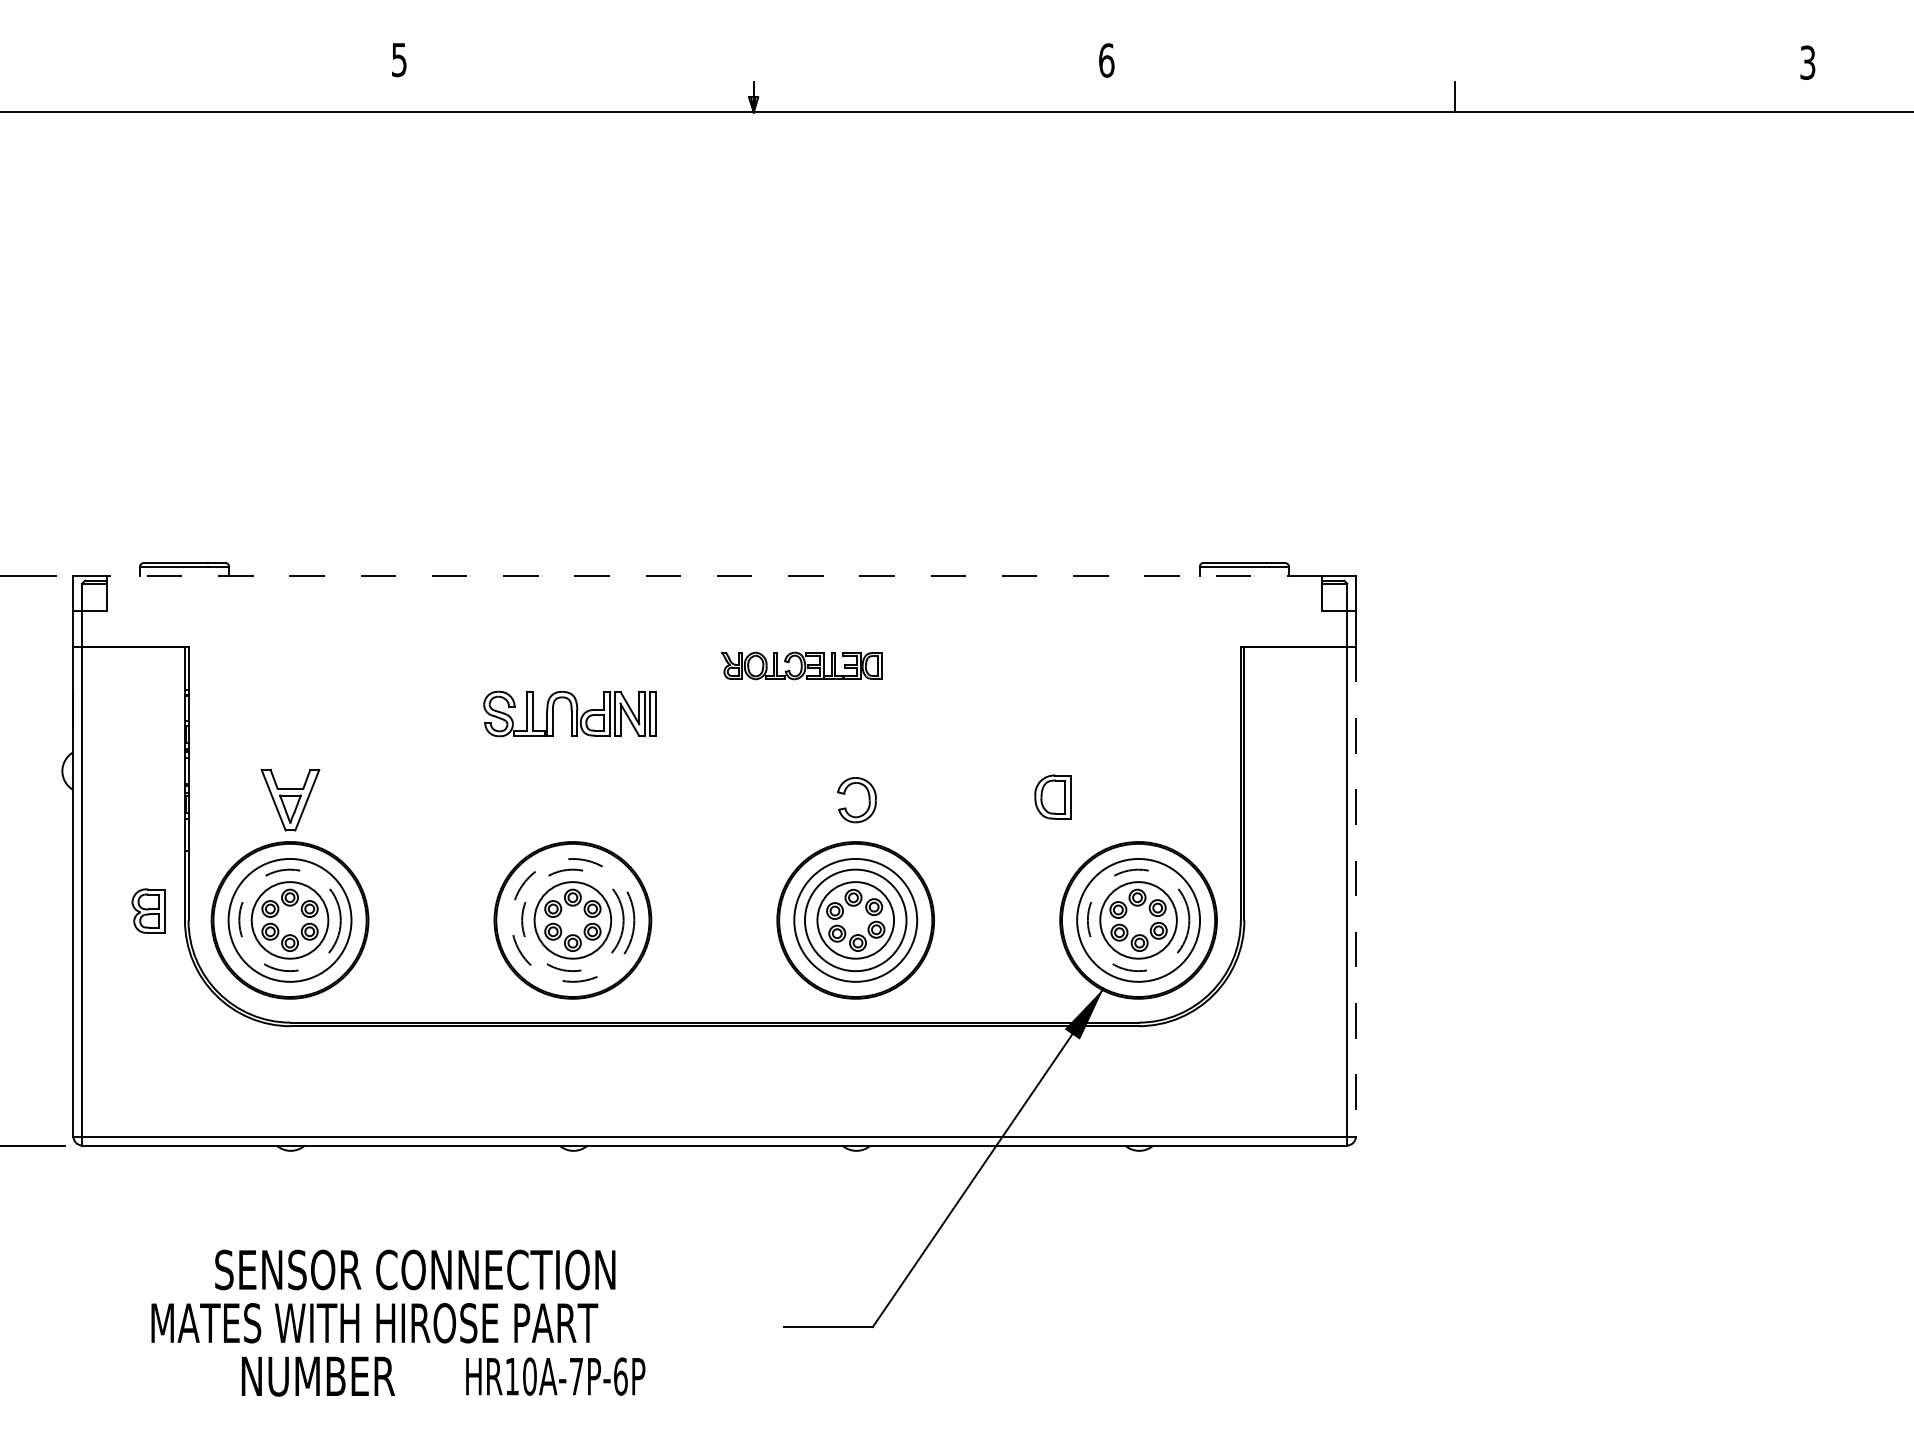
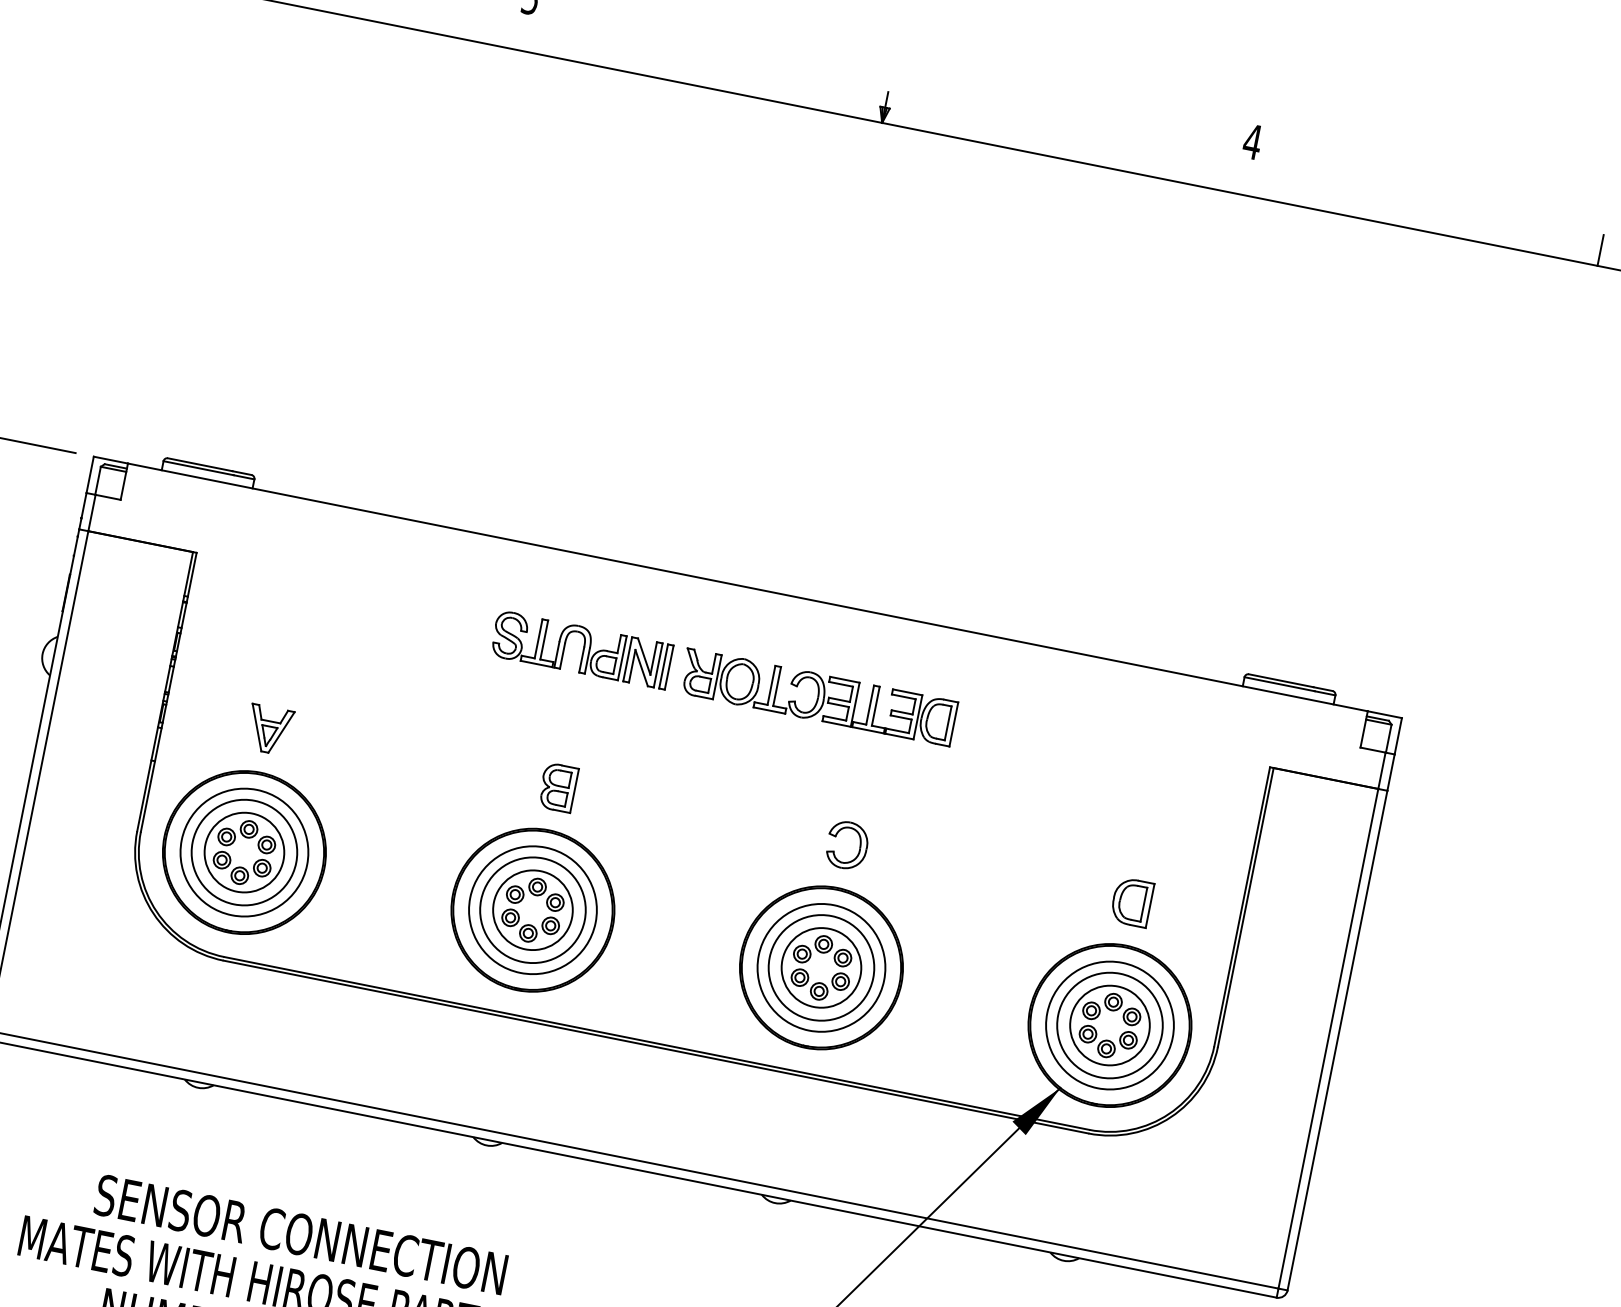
text: (1106, 60) -> (1252, 141), 6 -> 4
line: (714, 575) -> (747, 587), dashed -> solid
part: (801, 665) -> (818, 696), size x1.67
part: (569, 713) -> (581, 649), moved
part: (1052, 796) -> (1131, 901), moved
part: (289, 799) -> (268, 729), size x0.71
line: (1355, 891) -> (1337, 1040), dashed -> solid
part: (148, 910) -> (558, 787), moved
circle: (572, 919) -> (532, 909), dashed -> solid
circle: (289, 920) -> (243, 852), dashed -> solid
circle: (572, 920) -> (532, 910), dashed -> solid
circle: (1138, 920) -> (1109, 1025), dashed -> solid

